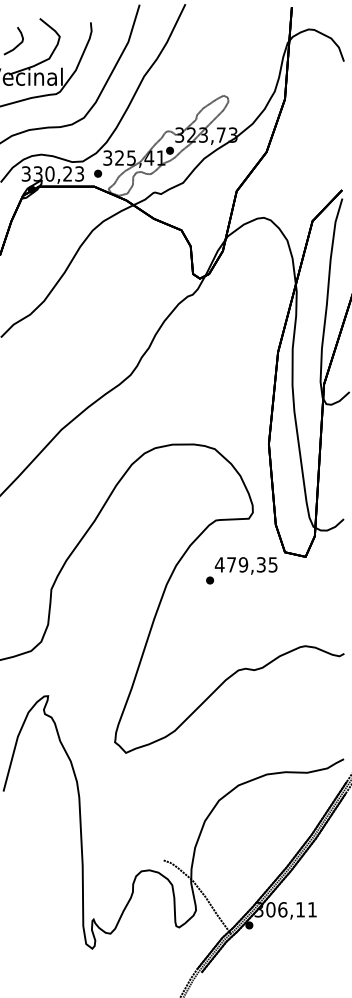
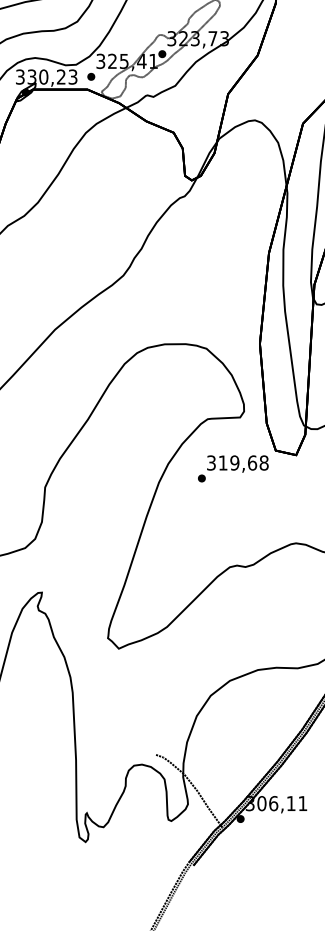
text: (245, 564) -> (236, 462), 479,35 -> 319,68

